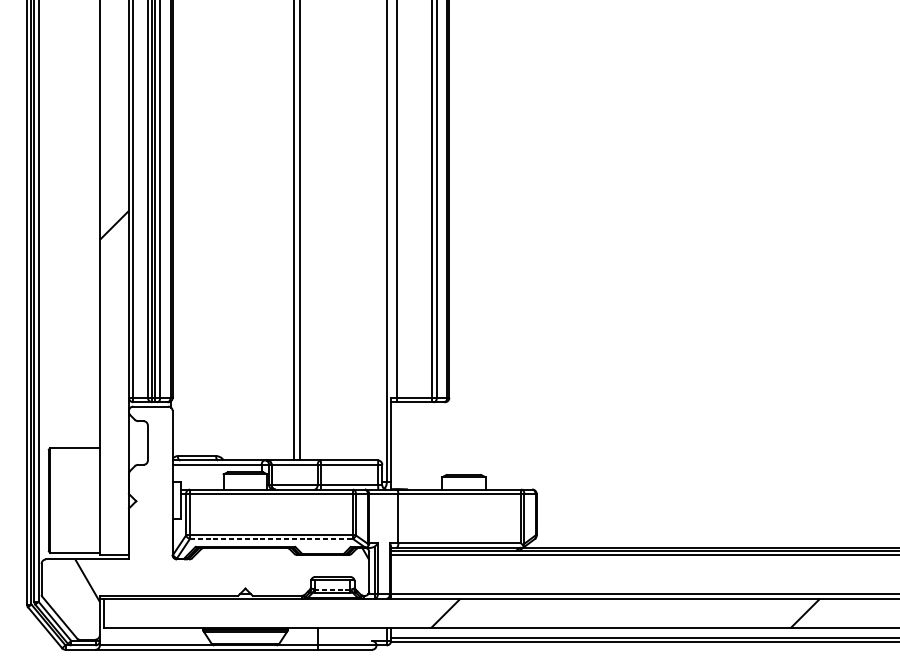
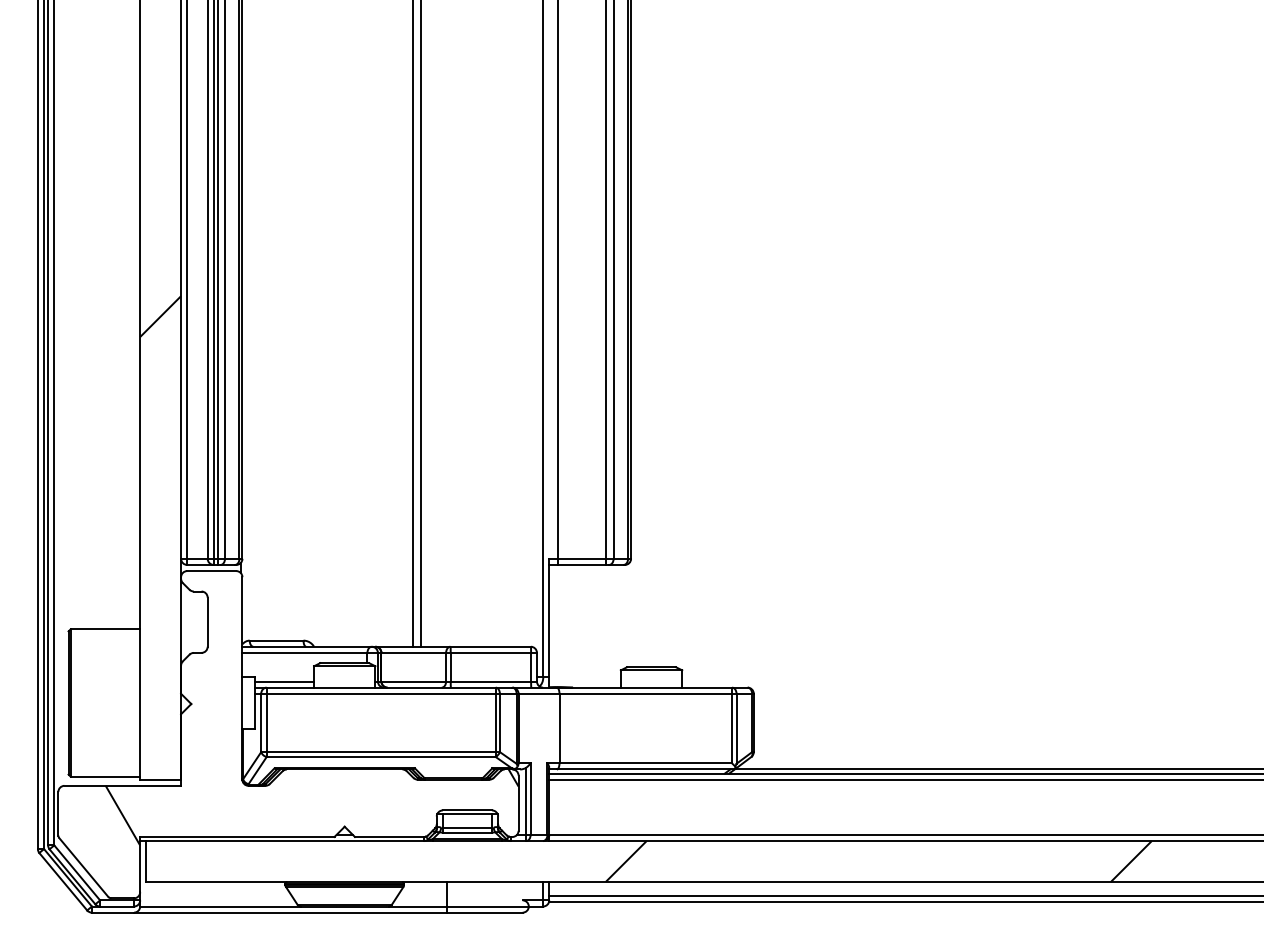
line: (202, 485) -> (284, 681), added
line: (271, 539) -> (381, 757), dashed -> solid
line: (332, 589) -> (467, 828), dashed -> solid

